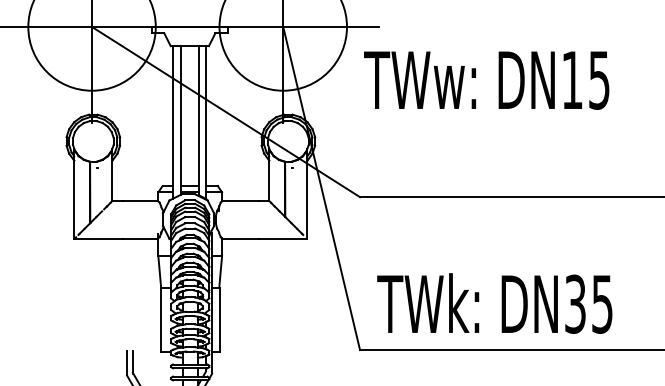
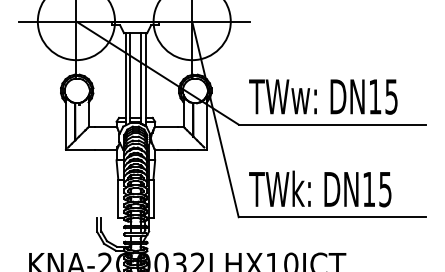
text: (486, 79) -> (323, 96), moved
text: (576, 304) -> (369, 189), DN35 -> DN15

